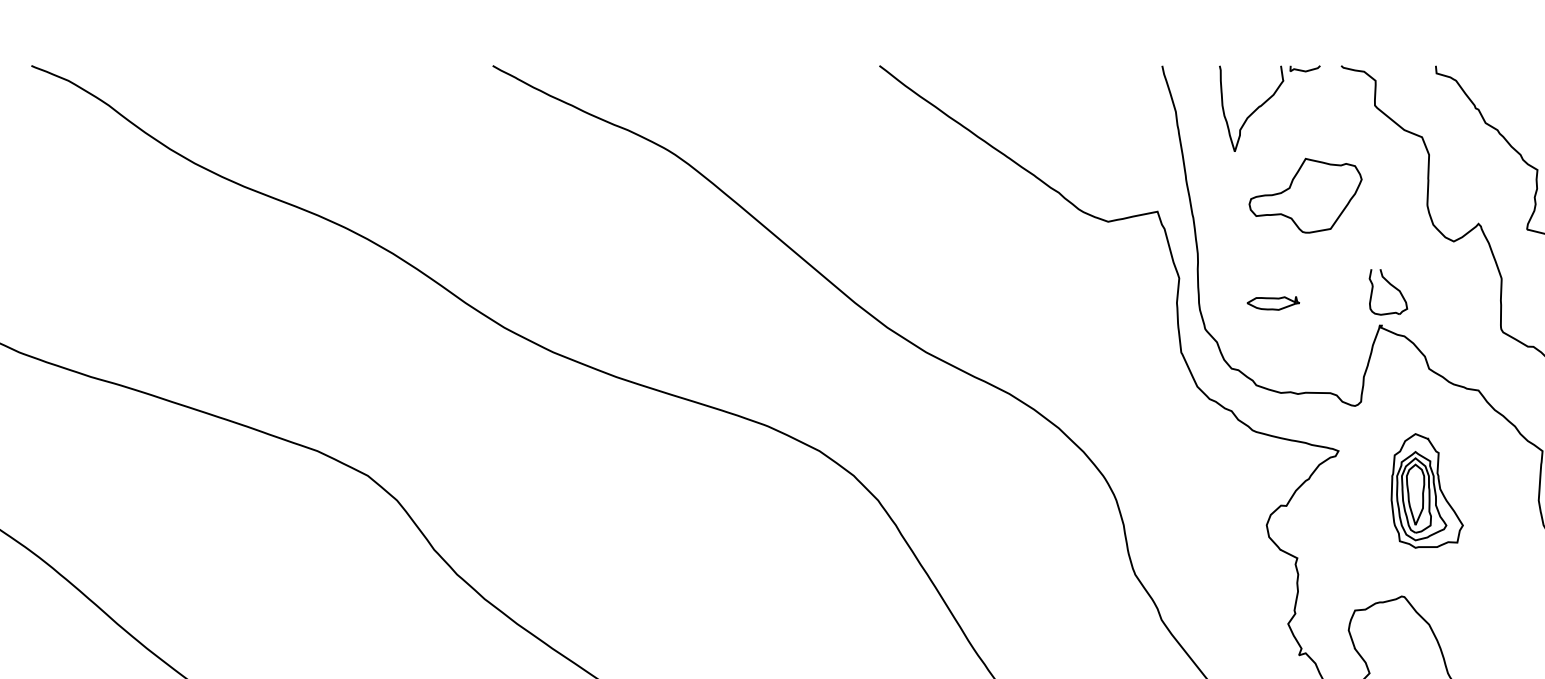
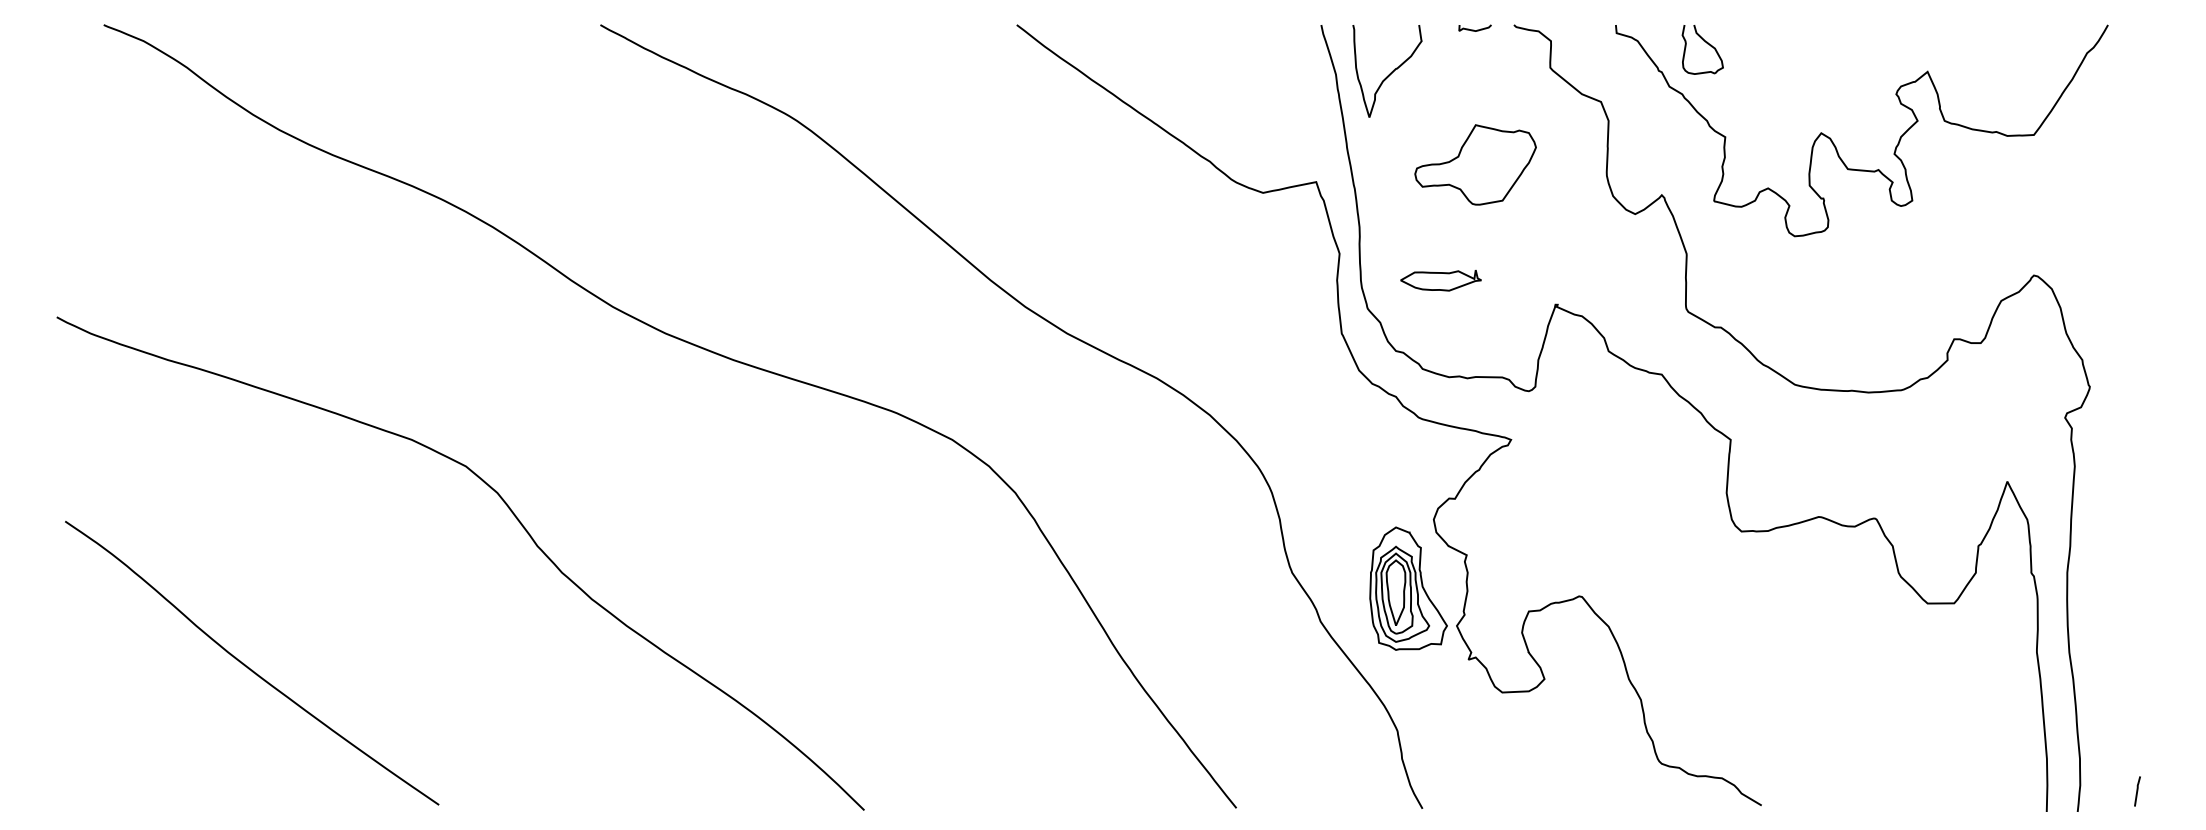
curve: (1253, 110) -> (1389, 73), moved
part: (1392, 287) -> (1707, 44), moved
part: (1272, 303) -> (1440, 280), size x1.43
part: (1427, 490) -> (1408, 588), moved

